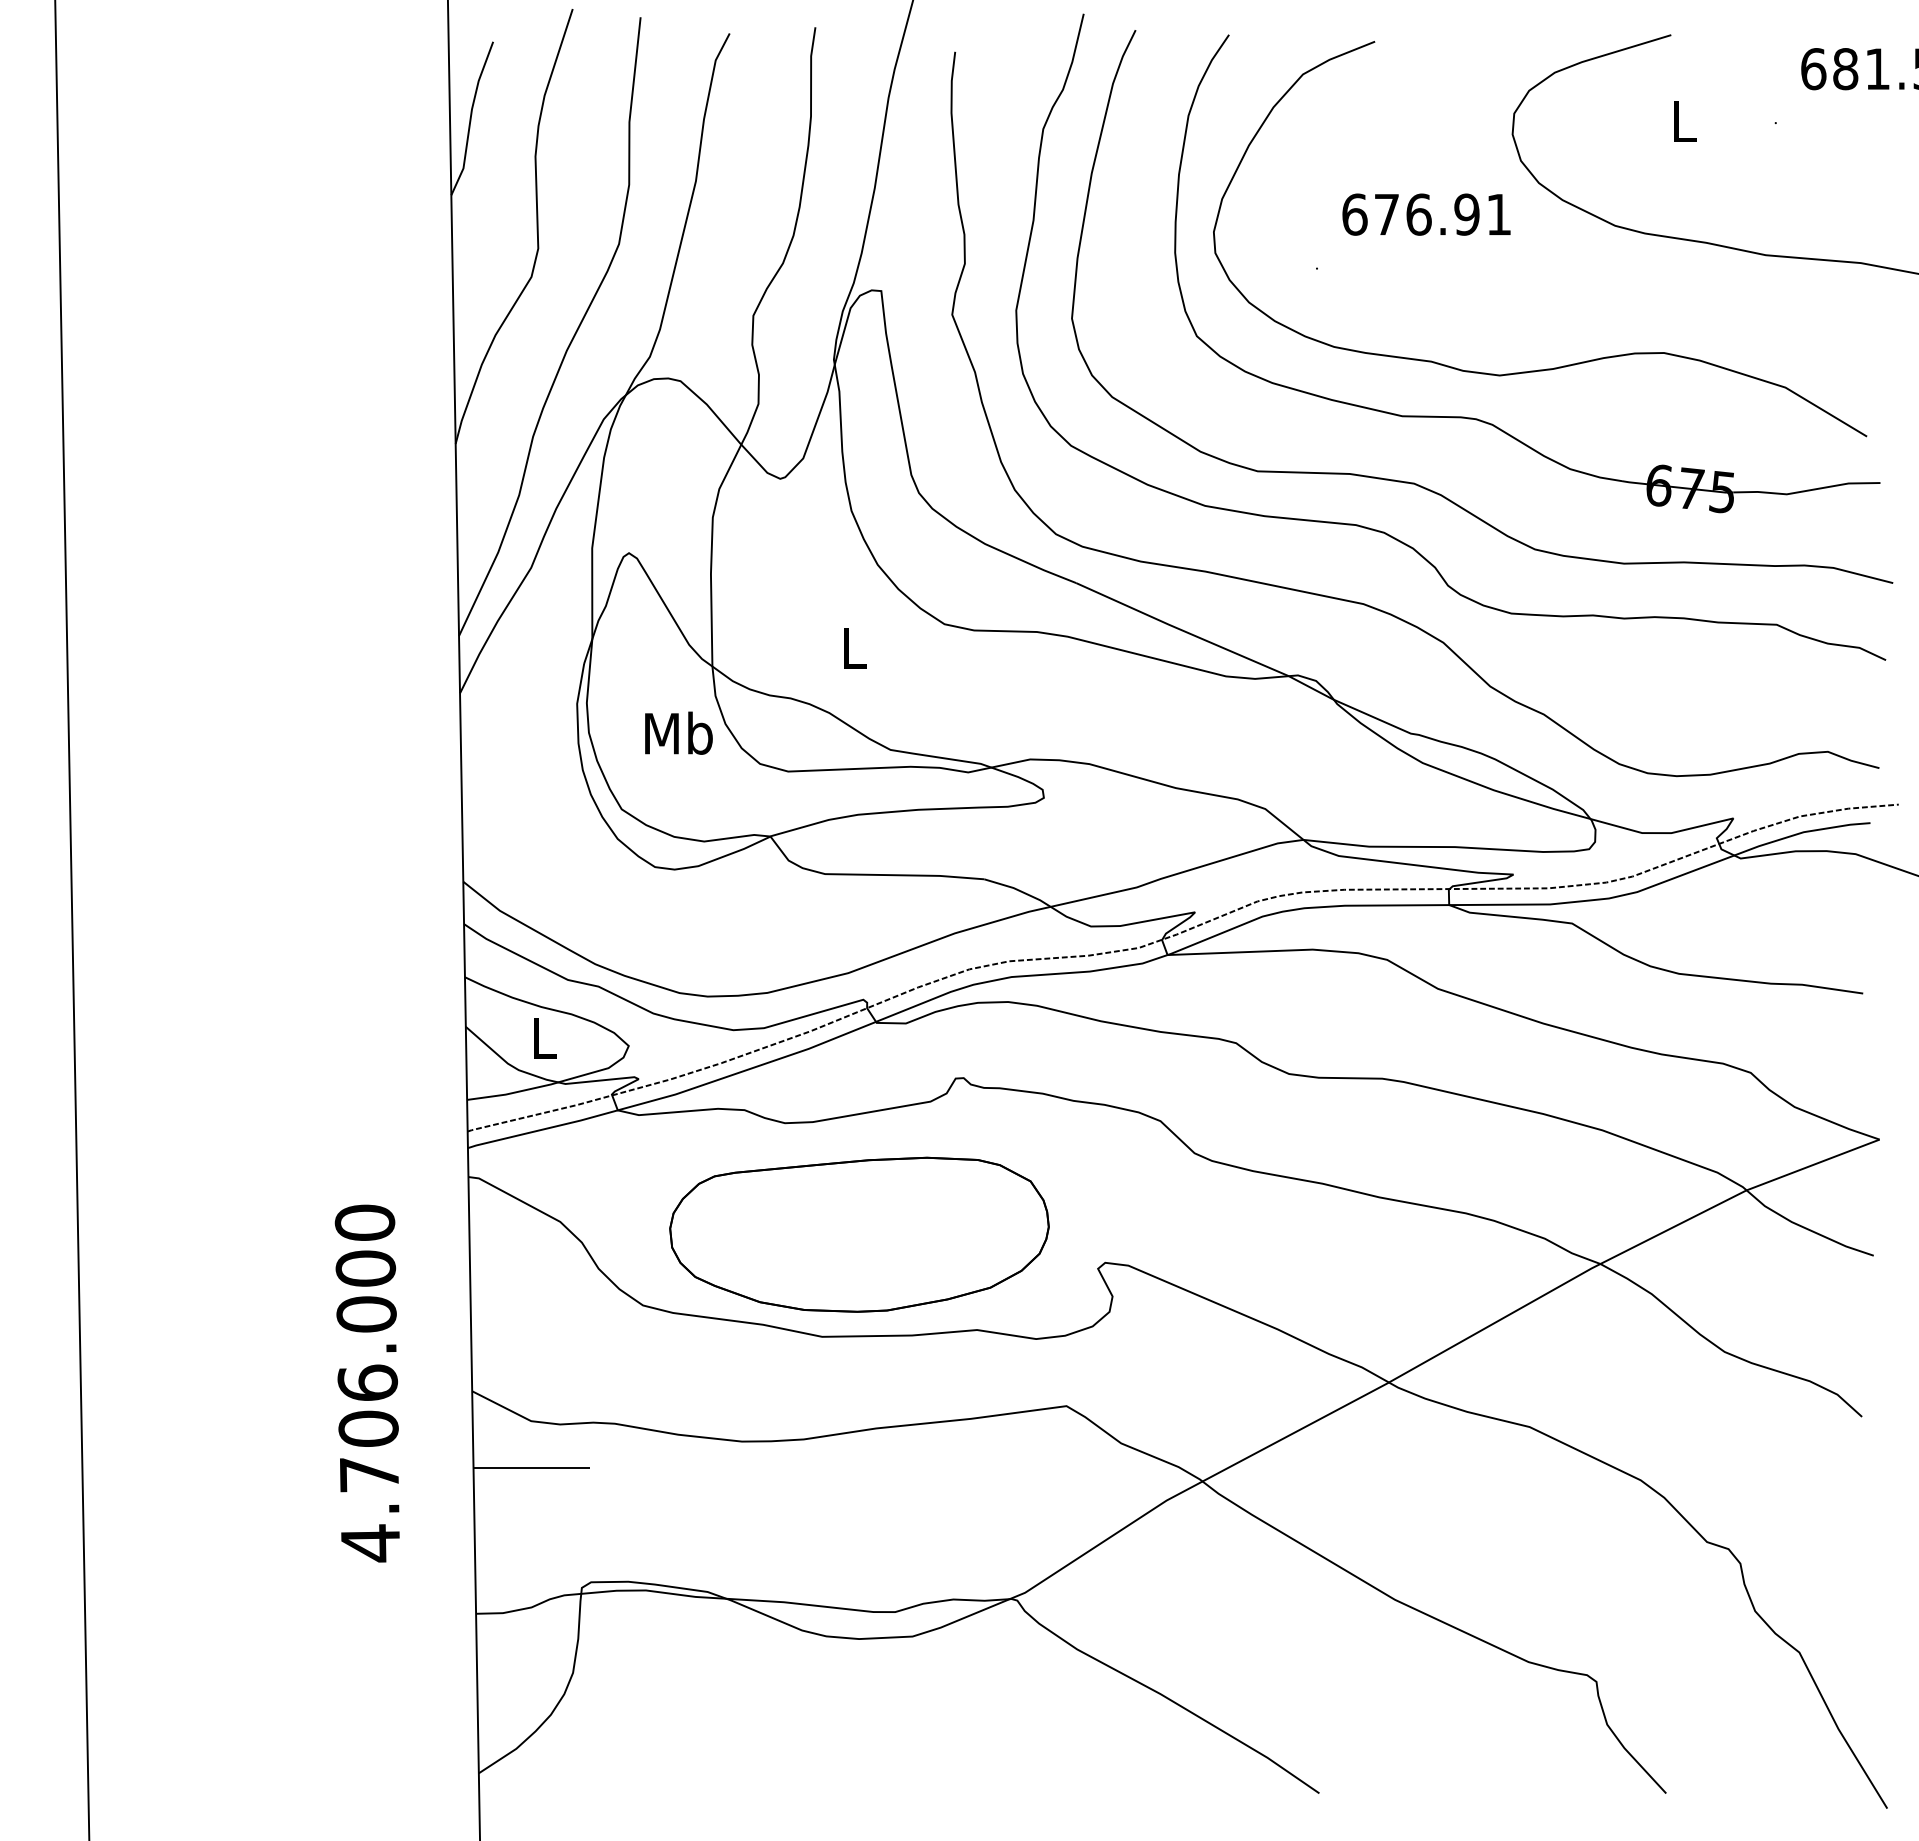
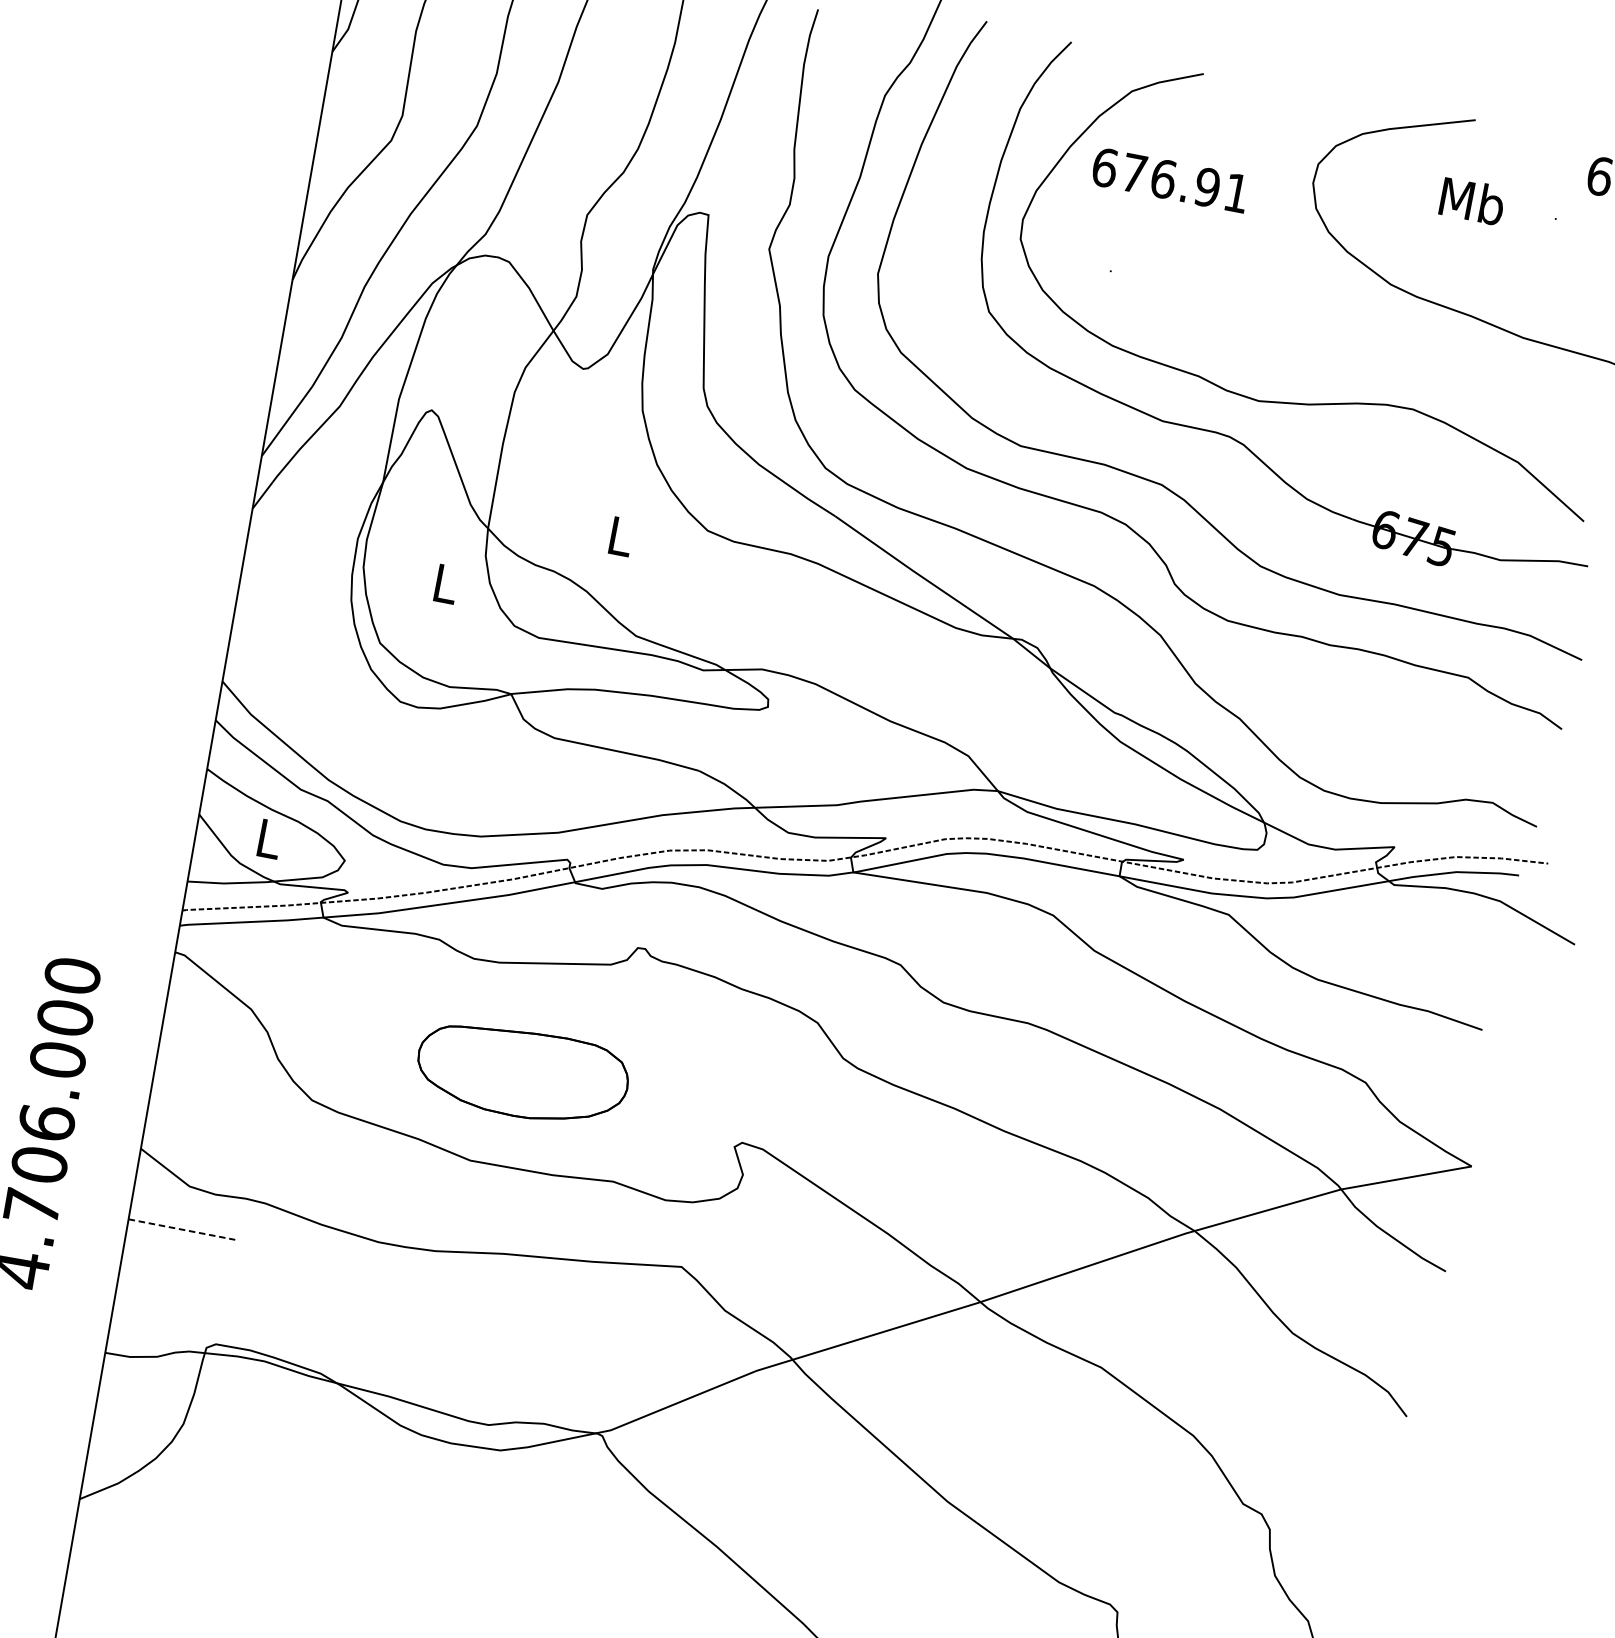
text: (1684, 120) -> (1472, 200), L -> Mb
text: (1426, 214) -> (1170, 180), moved
text: (678, 732) -> (445, 582), Mb -> L
part: (859, 1234) -> (522, 1073), size x0.6
line: (532, 1468) -> (182, 1229), solid -> dashed

